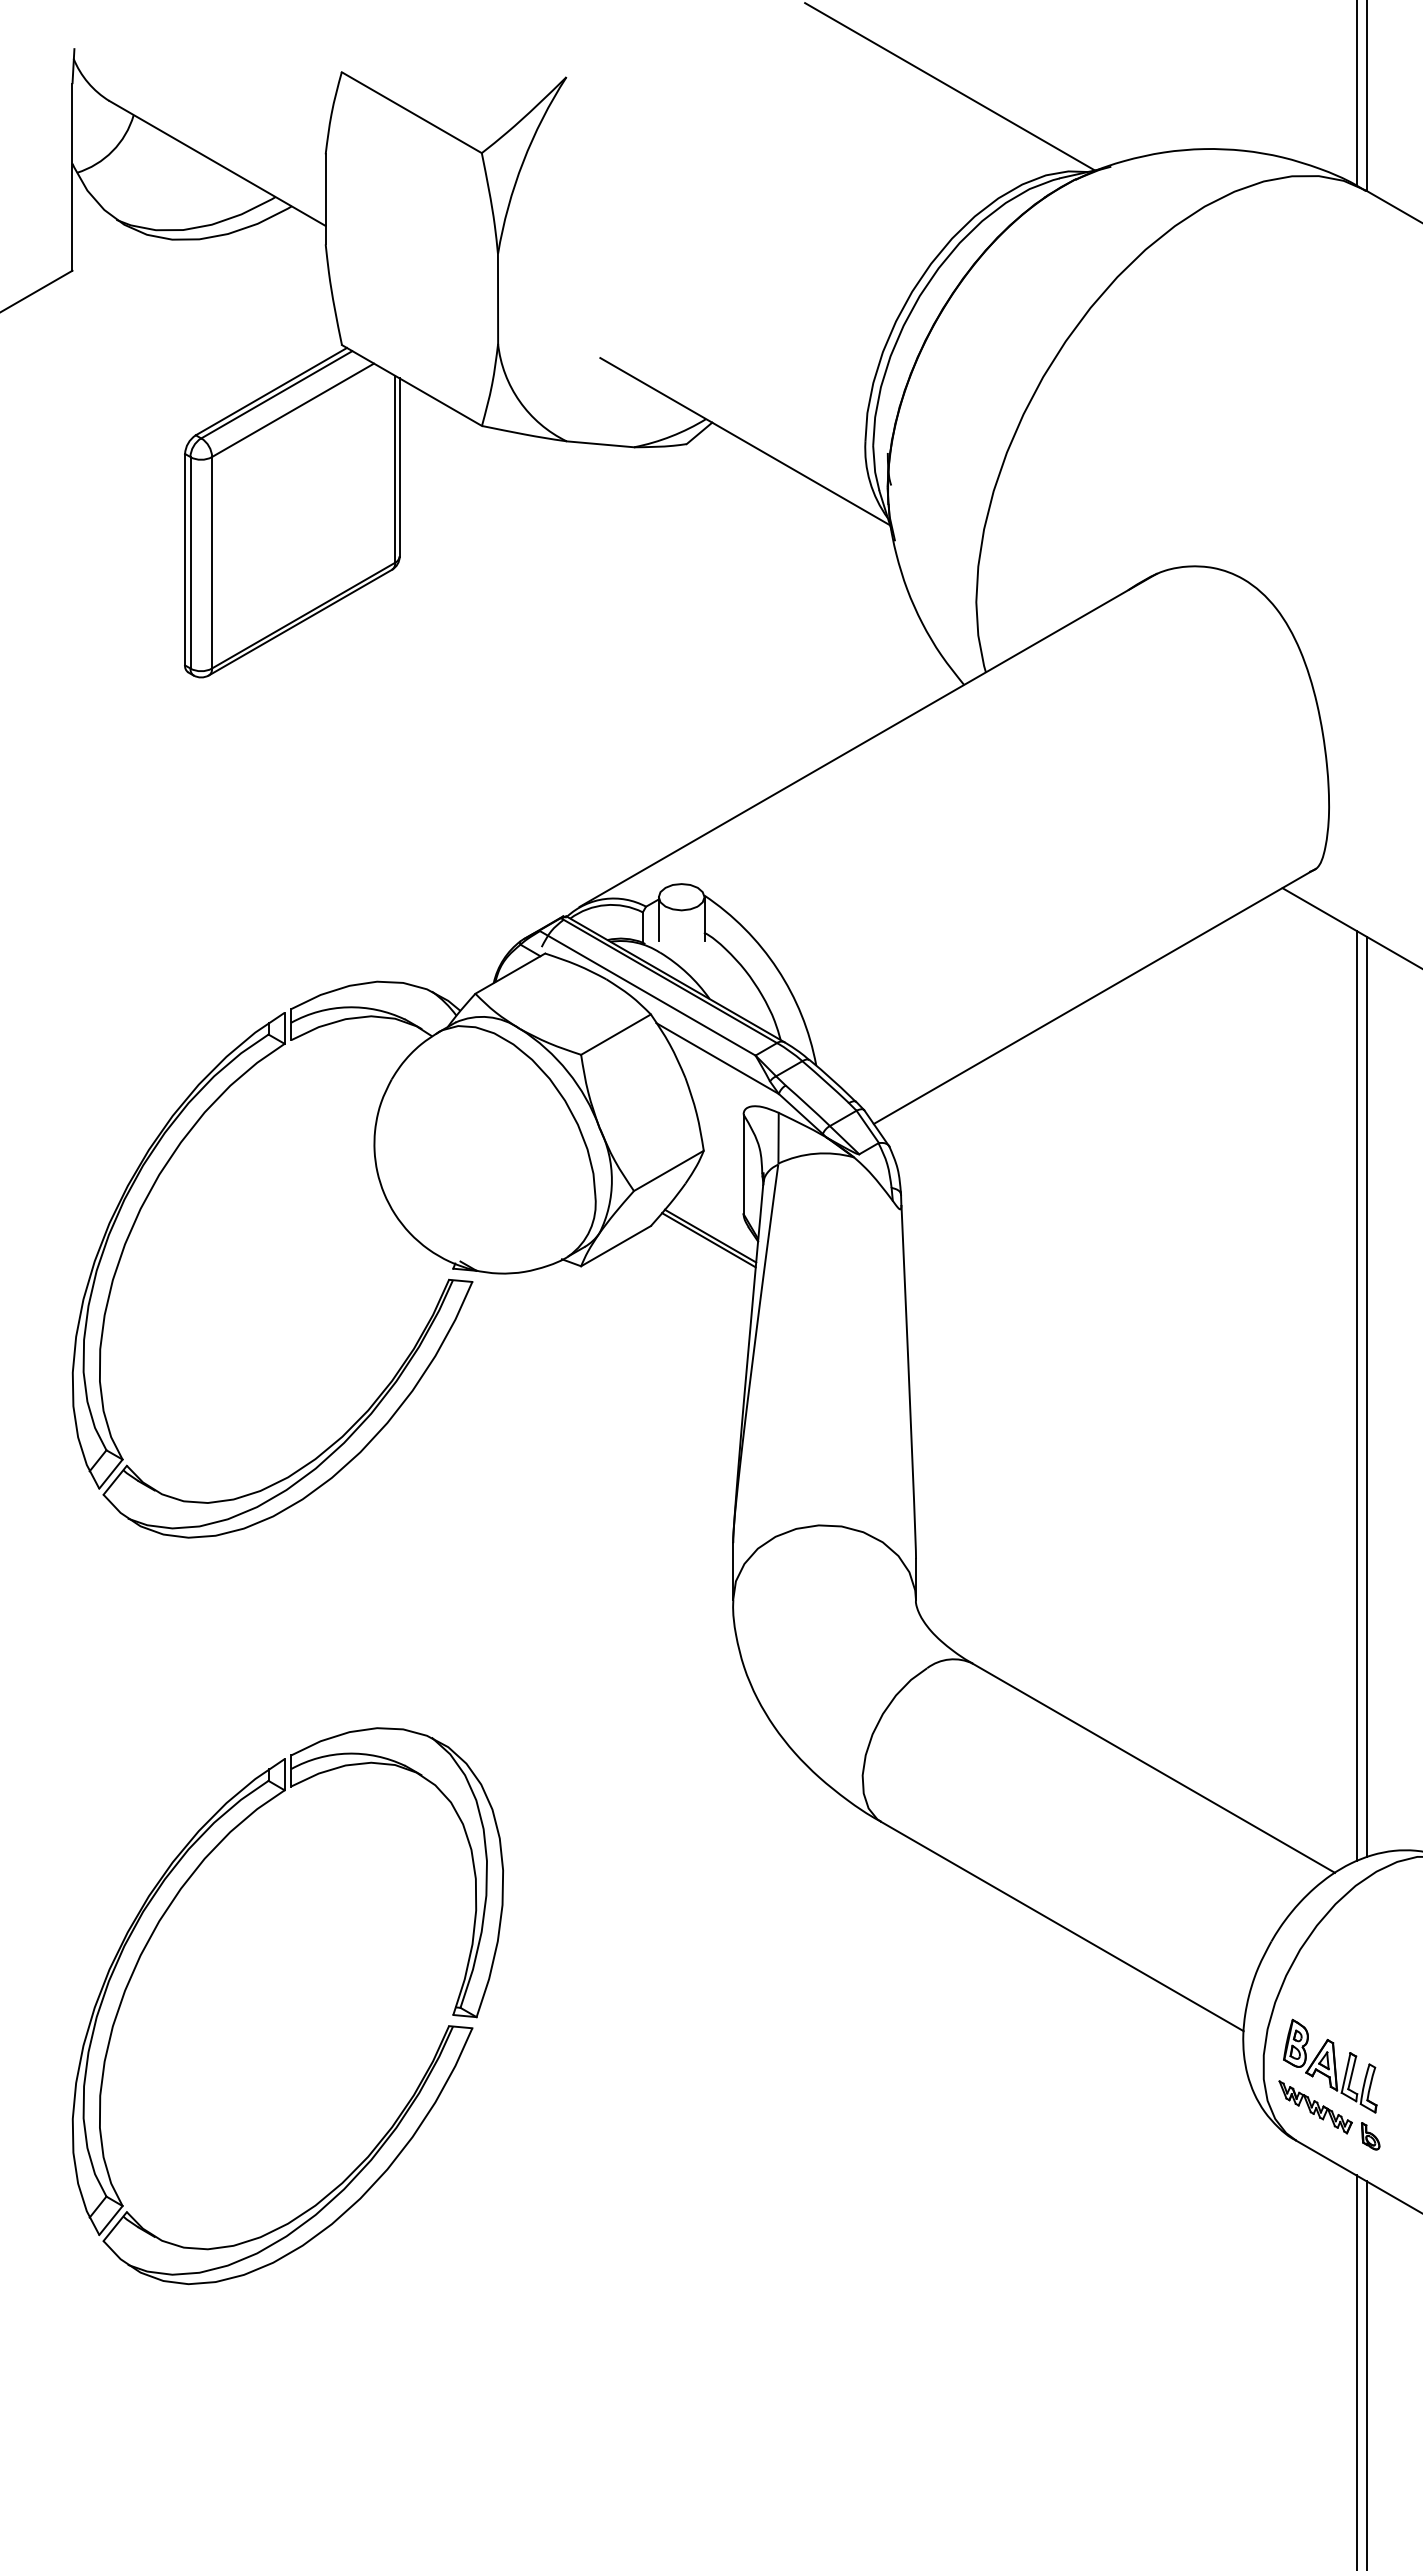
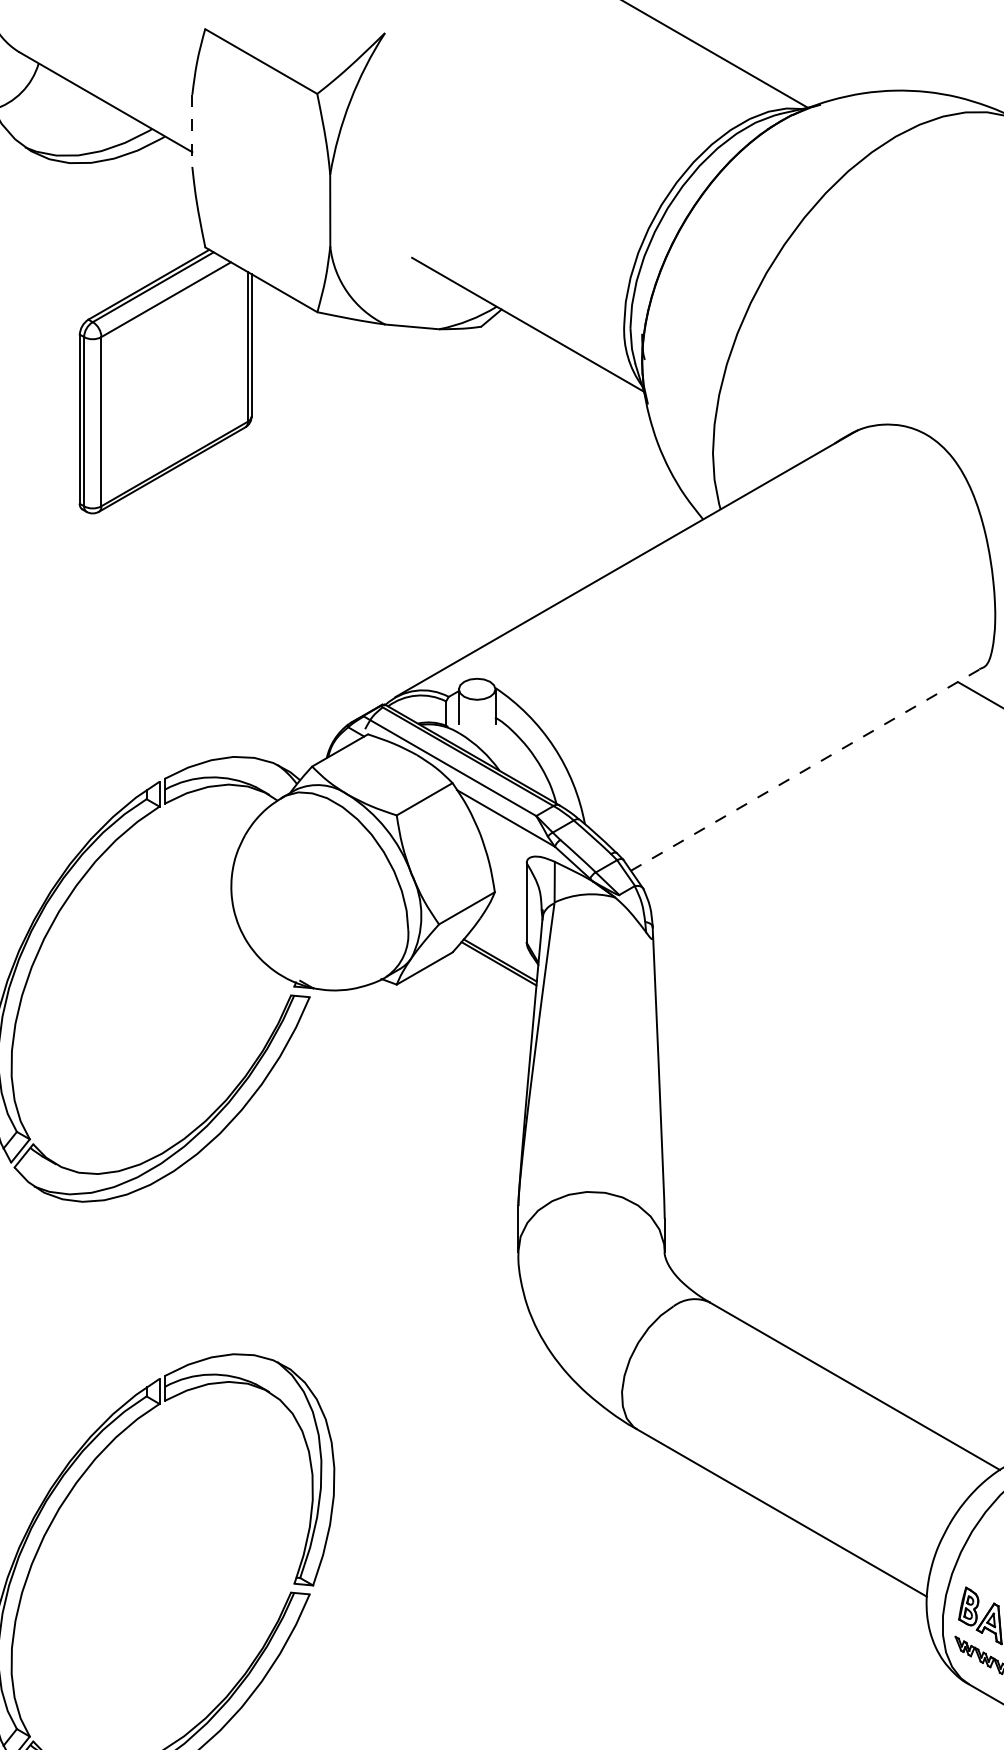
line: (325, 199) -> (192, 130), solid -> dashed
line: (1095, 996) -> (808, 768), solid -> dashed

